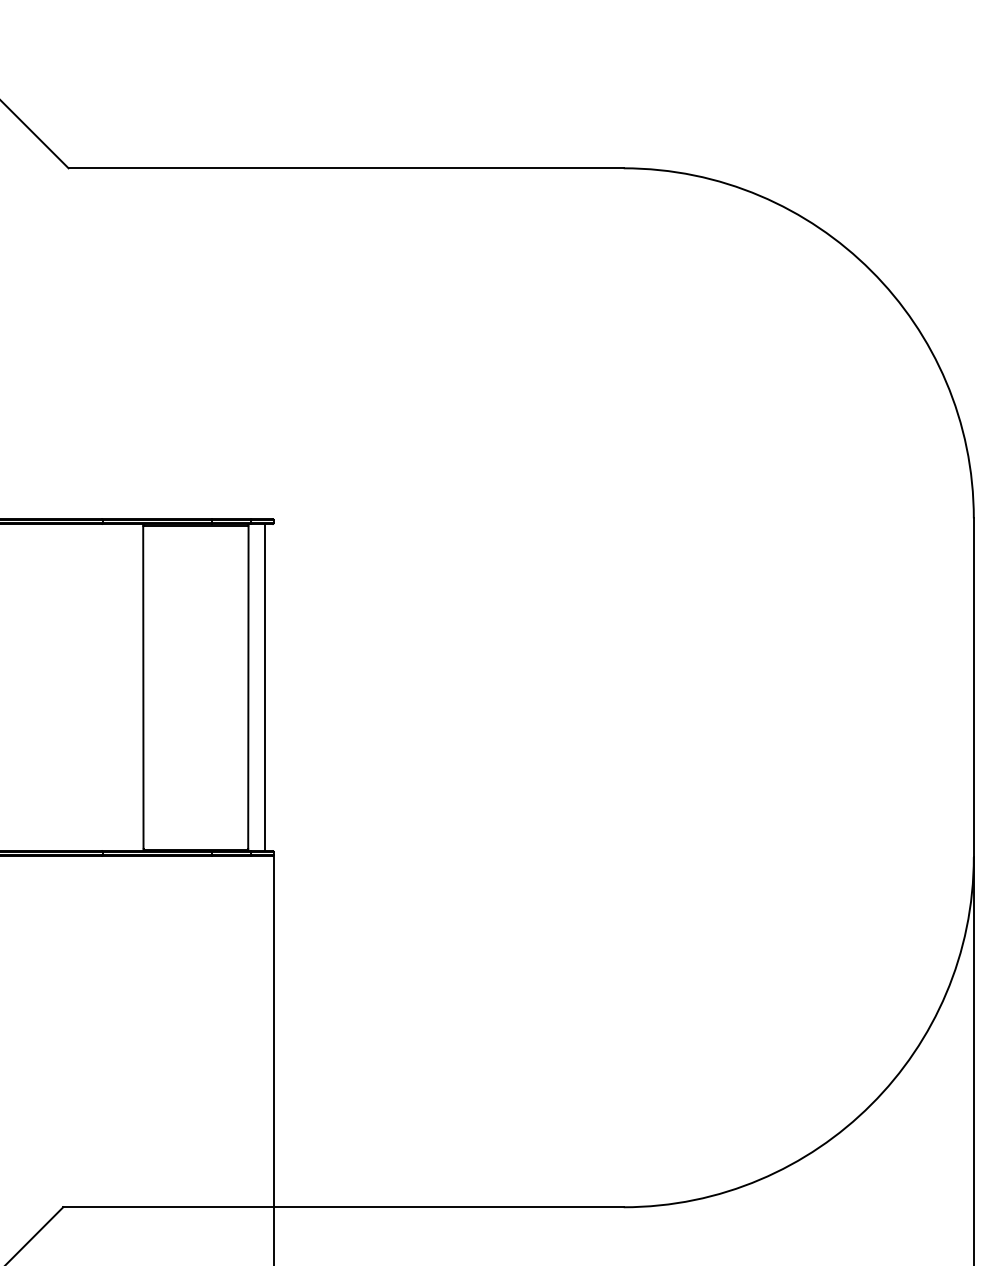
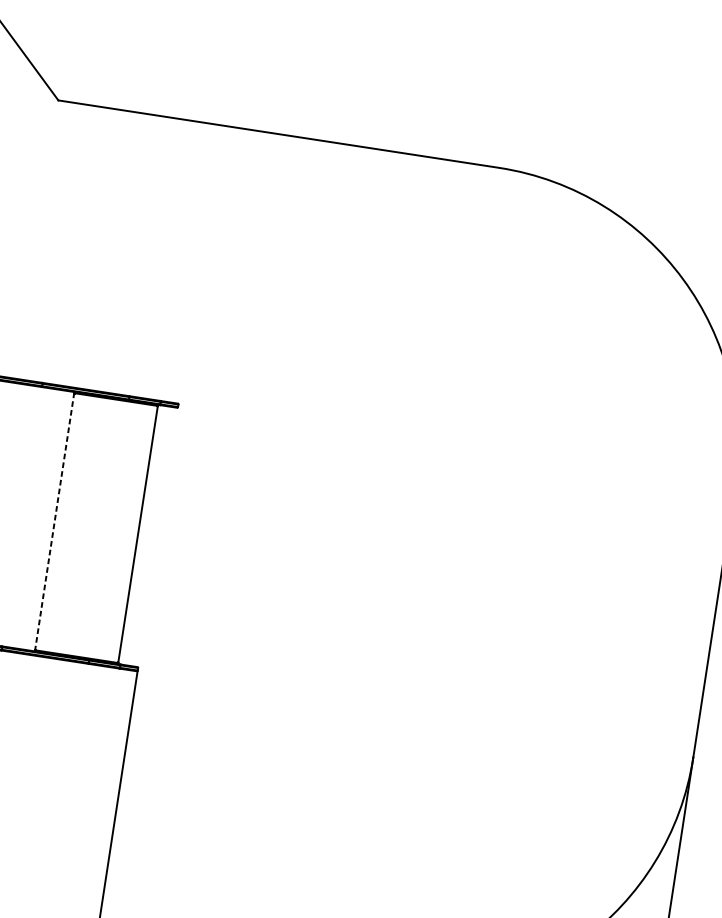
line: (143, 687) -> (54, 521), solid -> dashed
line: (264, 687) -> (150, 536), removed

